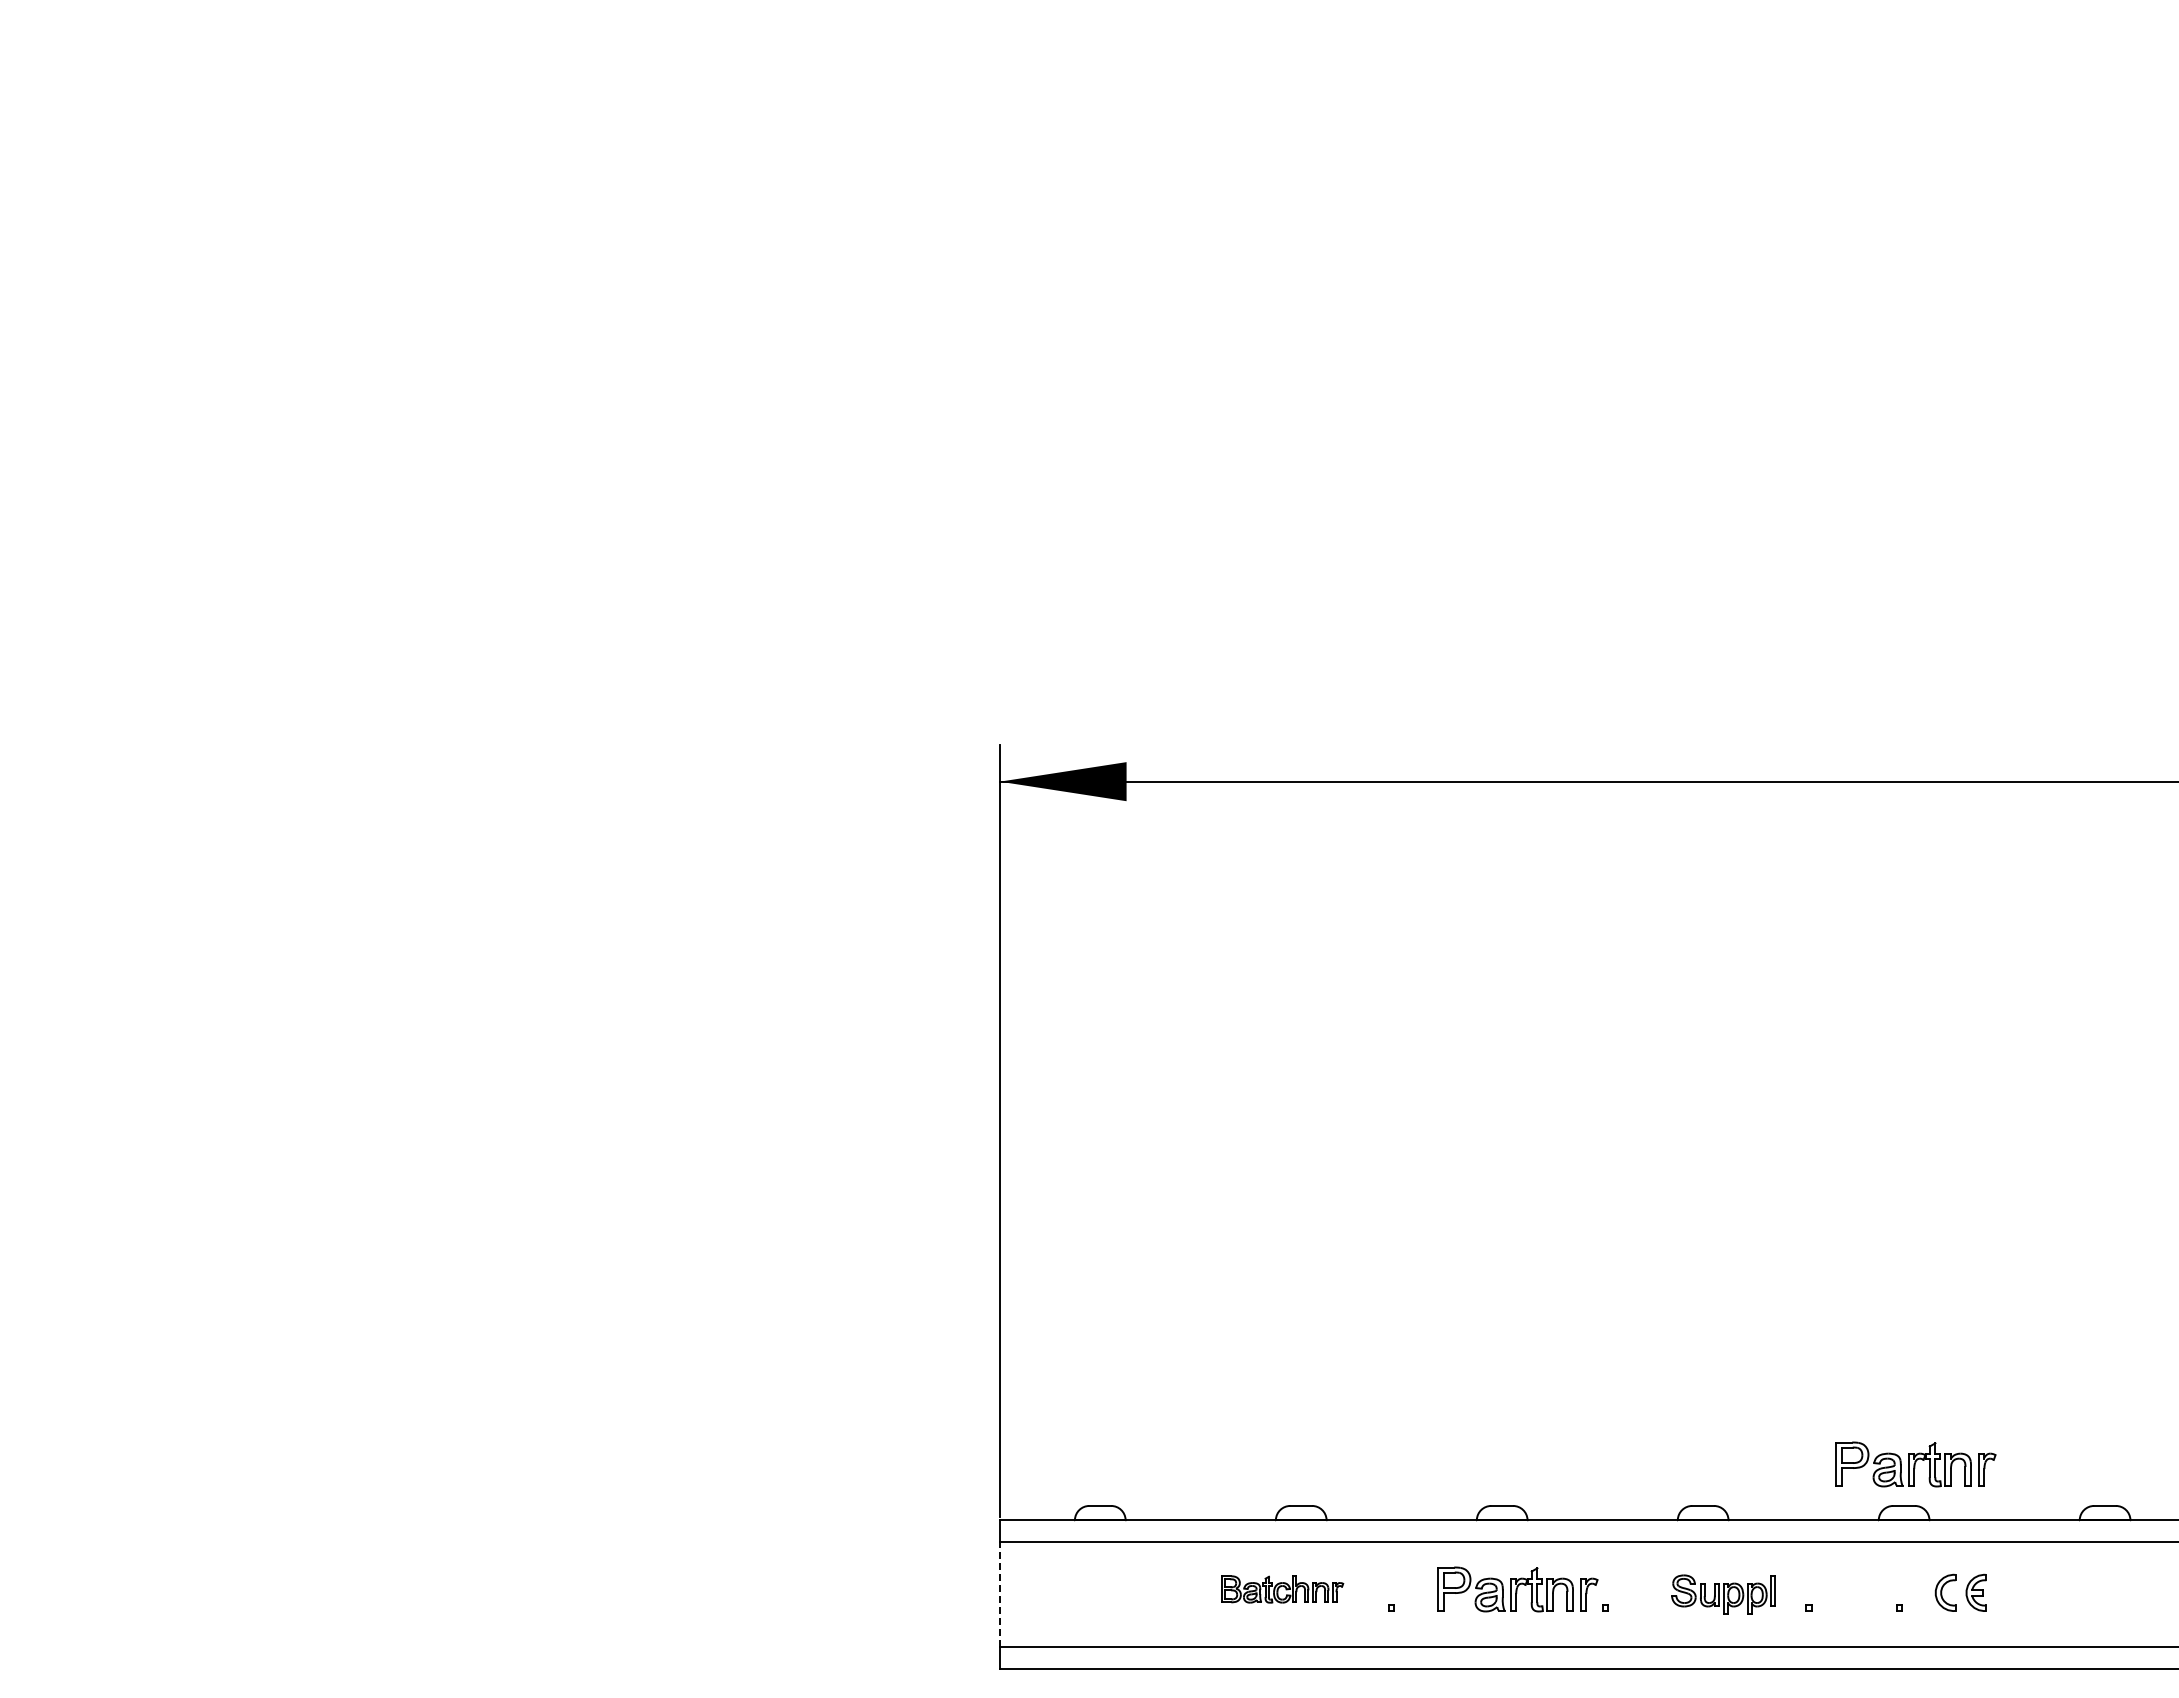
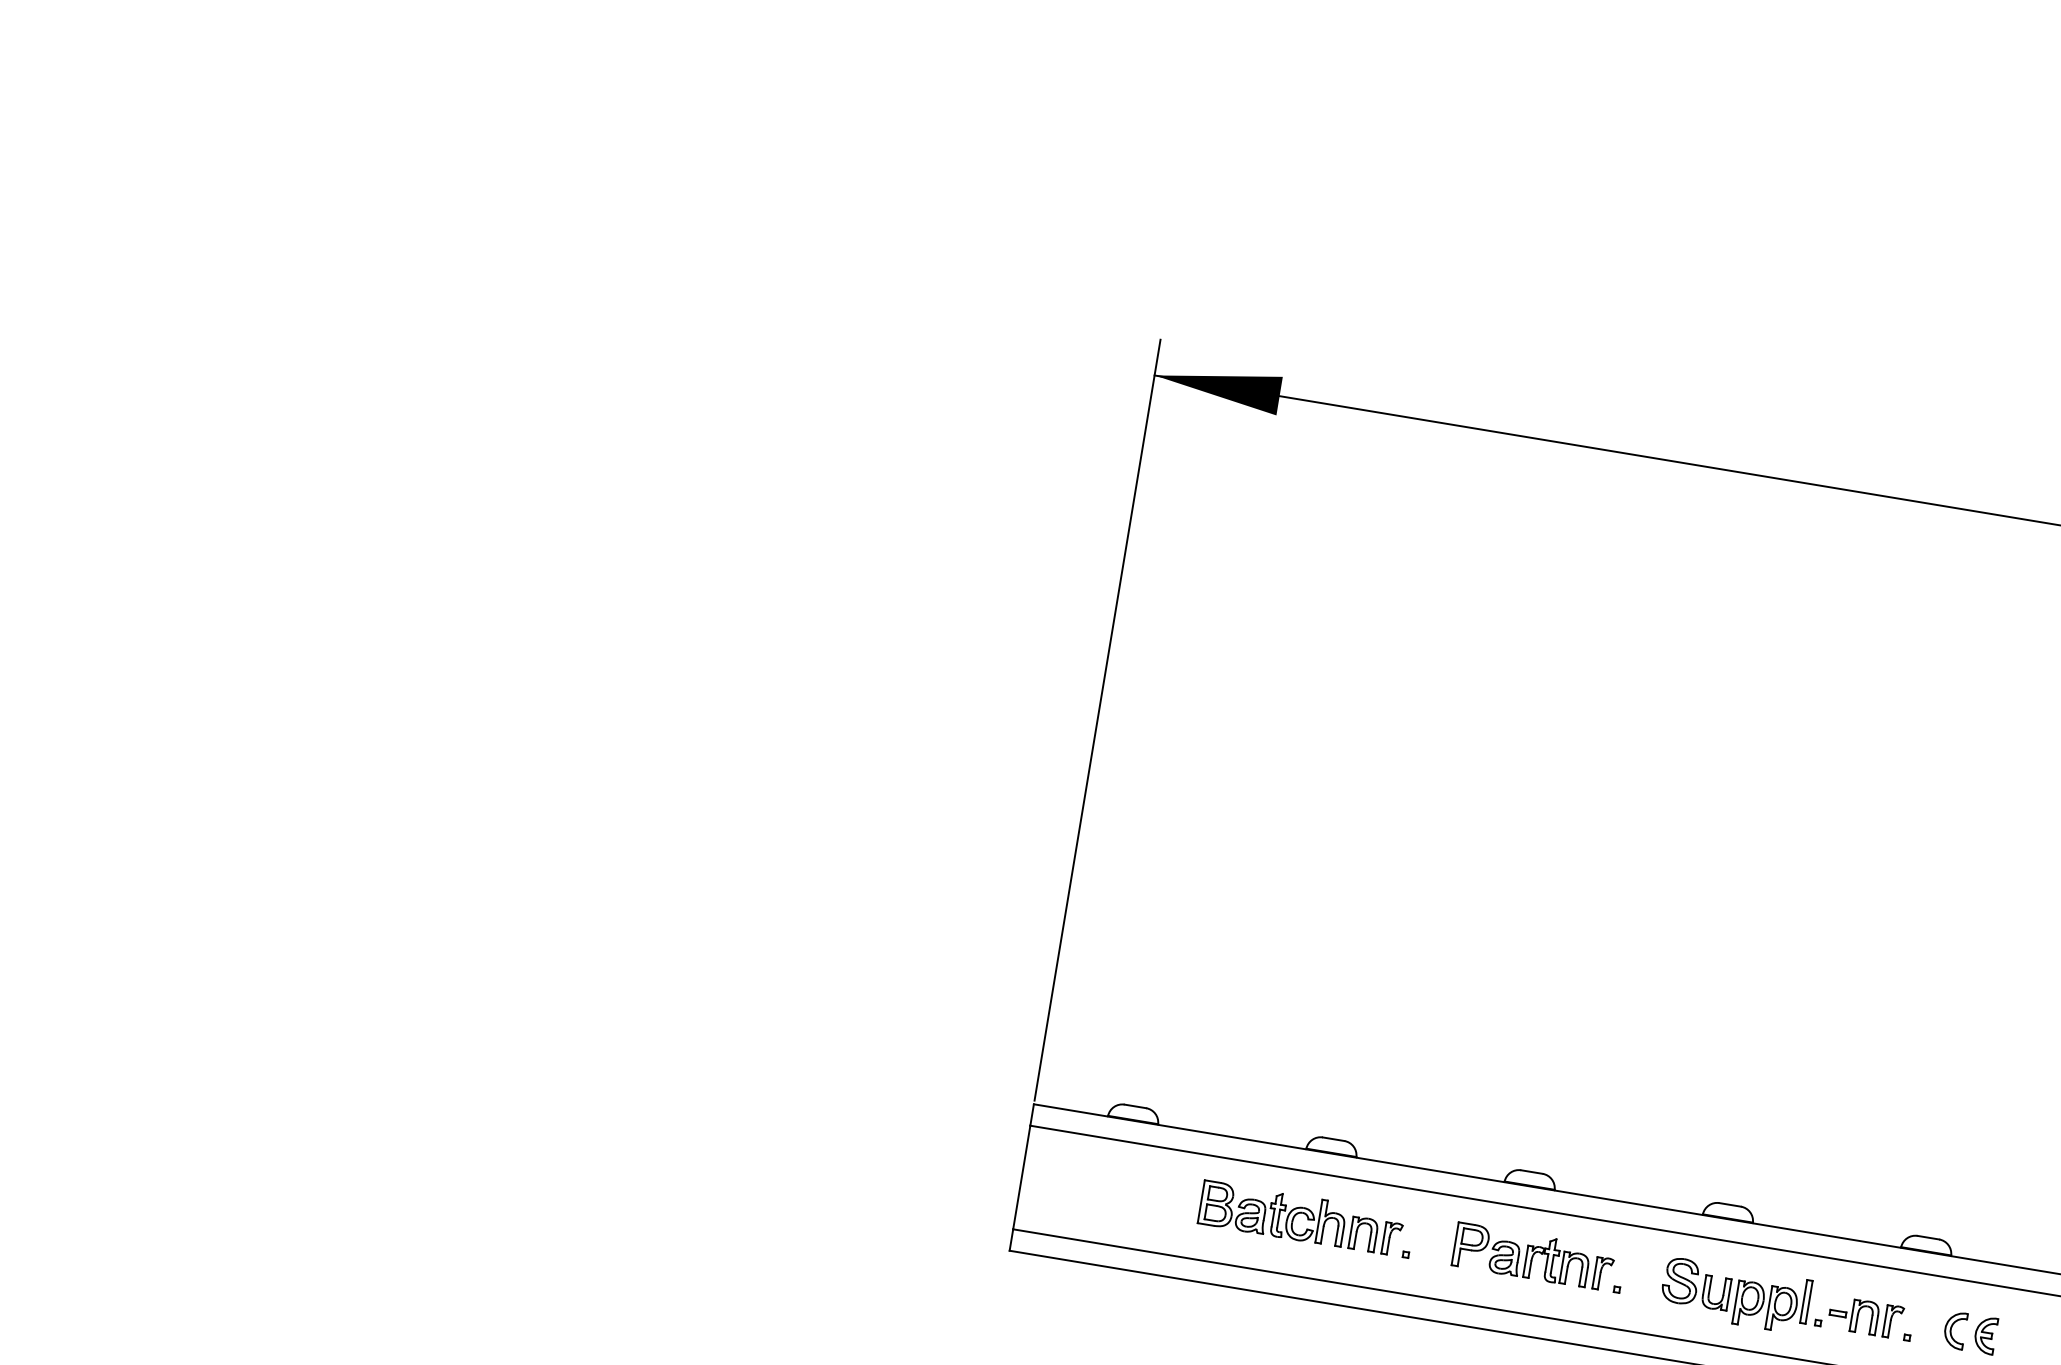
part: (1915, 1464) -> (1946, 1198), removed
part: (1282, 1589) -> (1301, 1218), size x1.67
line: (999, 1594) -> (1021, 1177), dashed -> solid
part: (1723, 1594) -> (1735, 1295), size x1.43
part: (1855, 1594) -> (1866, 1317), added

